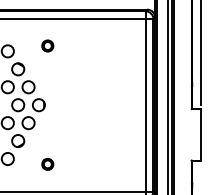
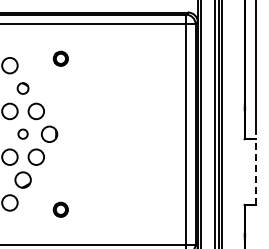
part: (17, 69) -> (22, 88), size x0.7
circle: (17, 104) -> (22, 133), size x0.6
line: (201, 134) -> (256, 171), solid -> dashed

